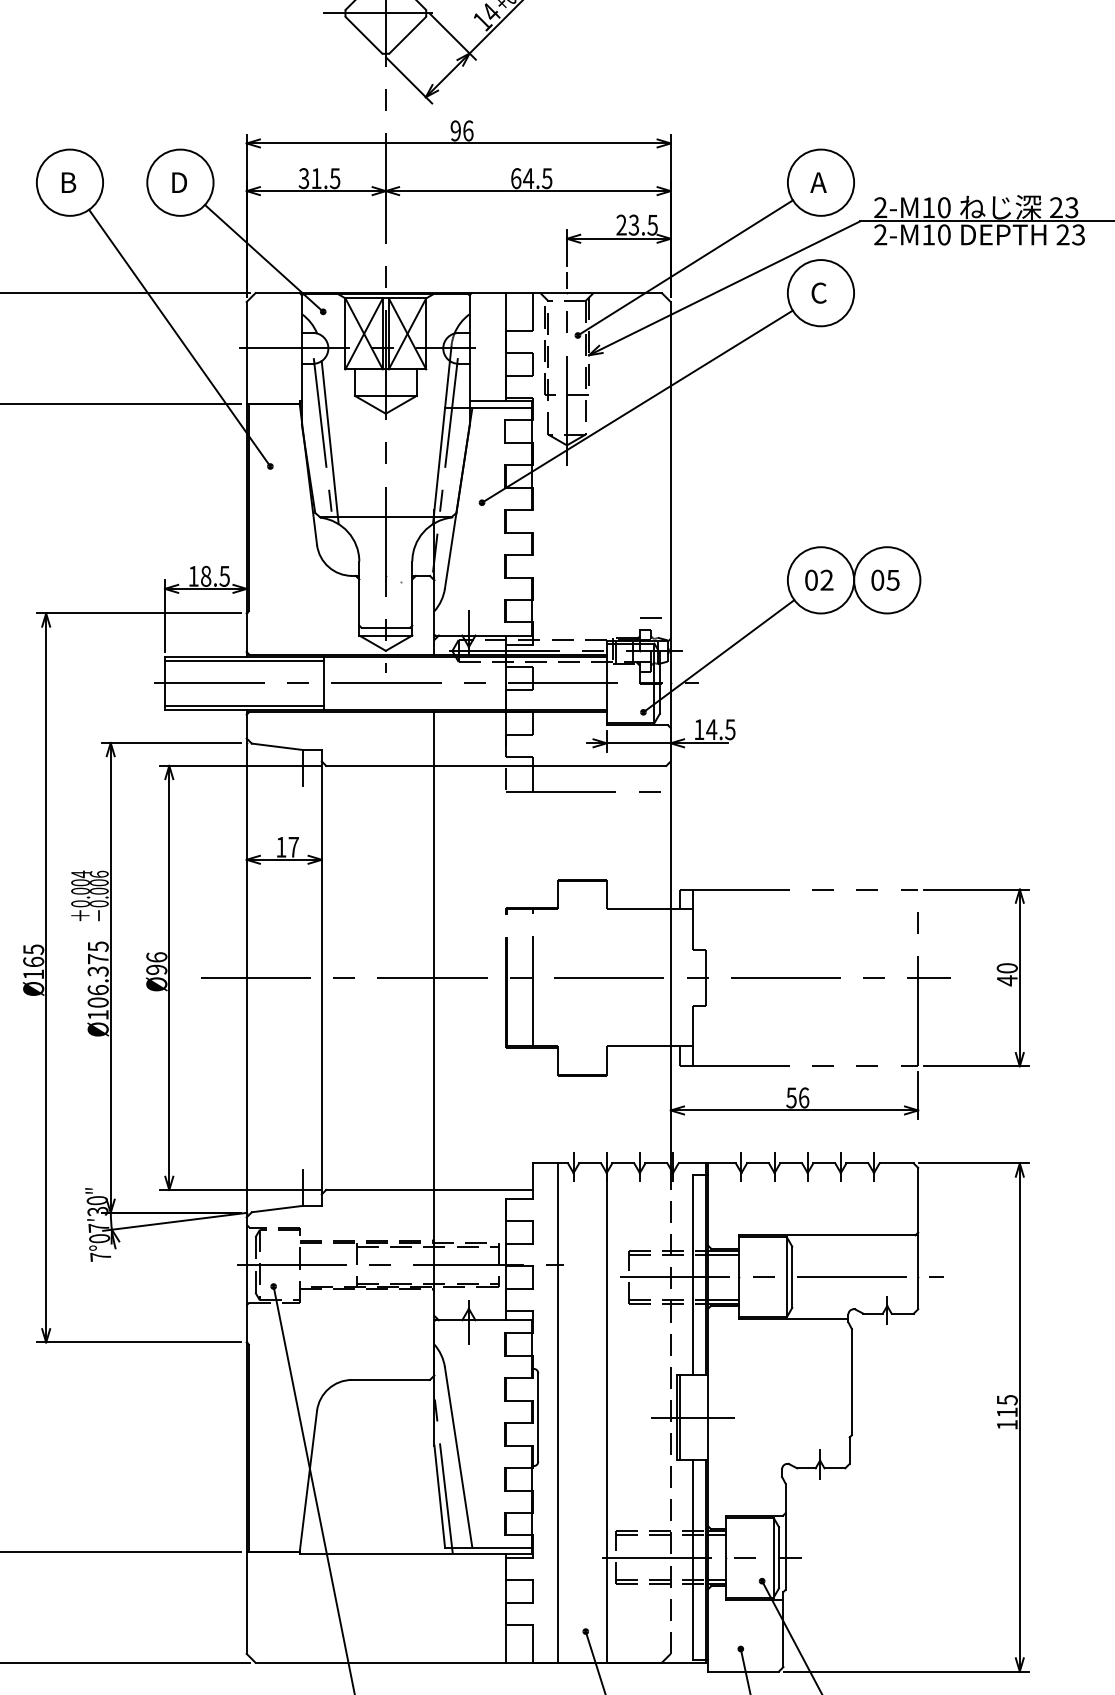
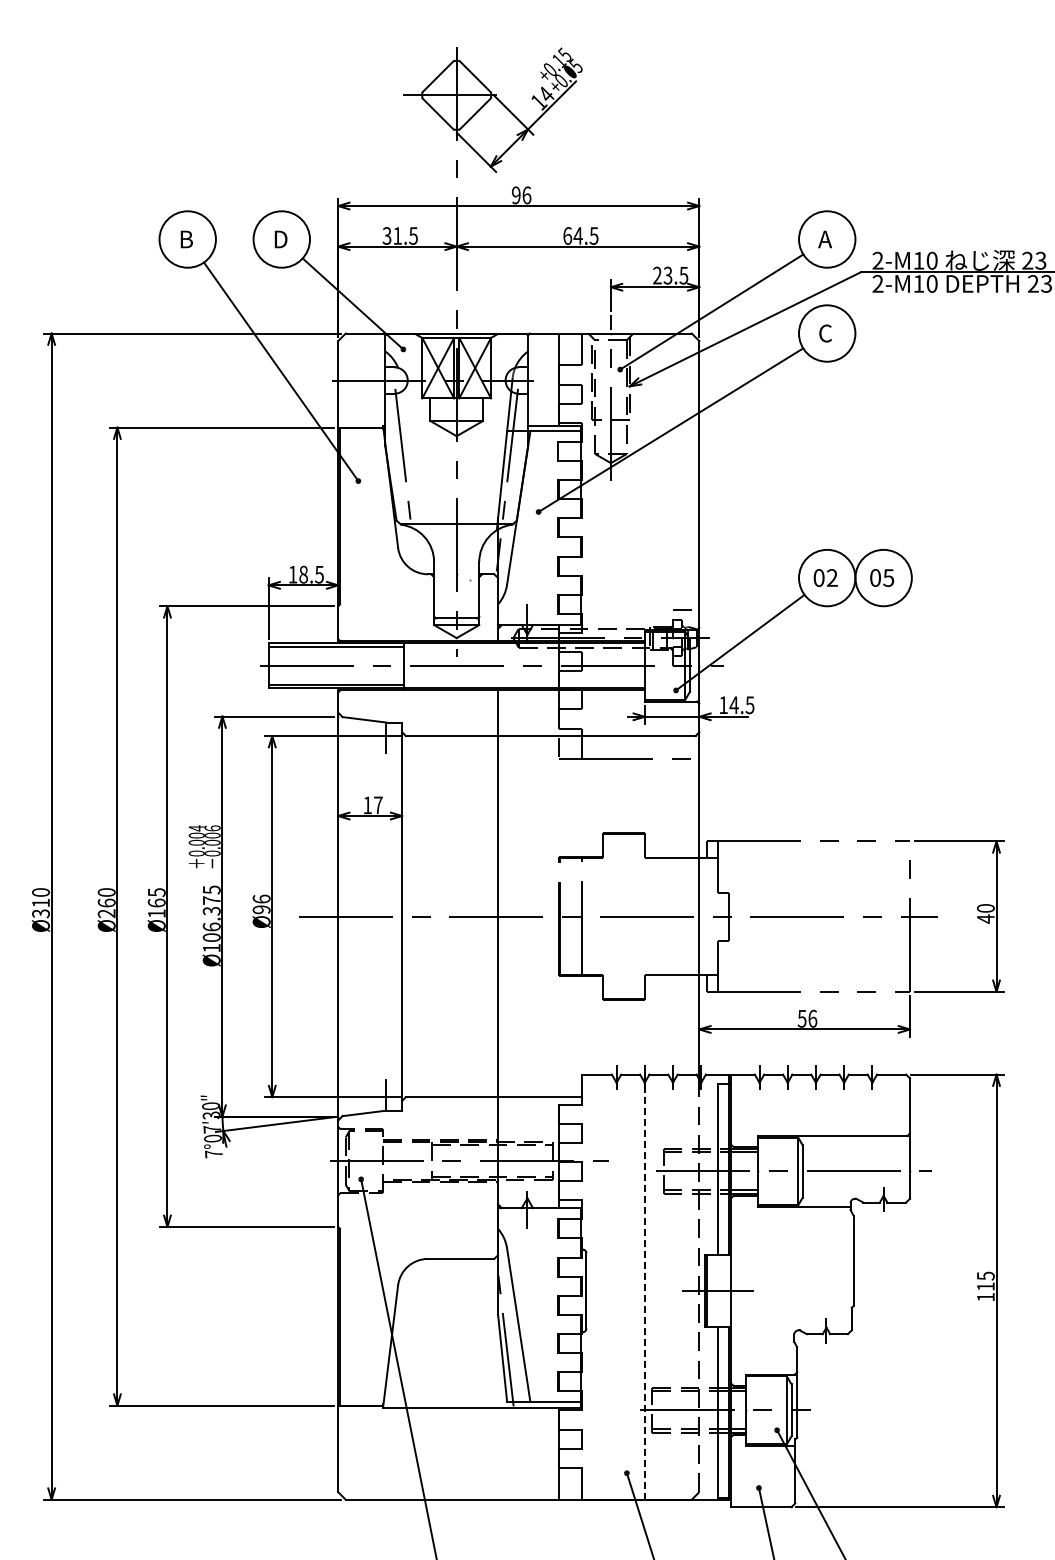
line: (330, 442) -> (409, 460), removed
line: (558, 1412) -> (603, 1286), removed
line: (606, 1413) -> (644, 1287), solid -> dashed

